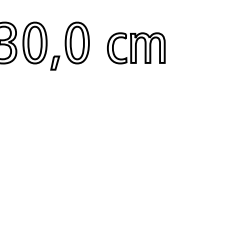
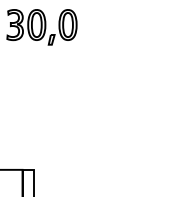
part: (136, 47) -> (111, 28), removed

